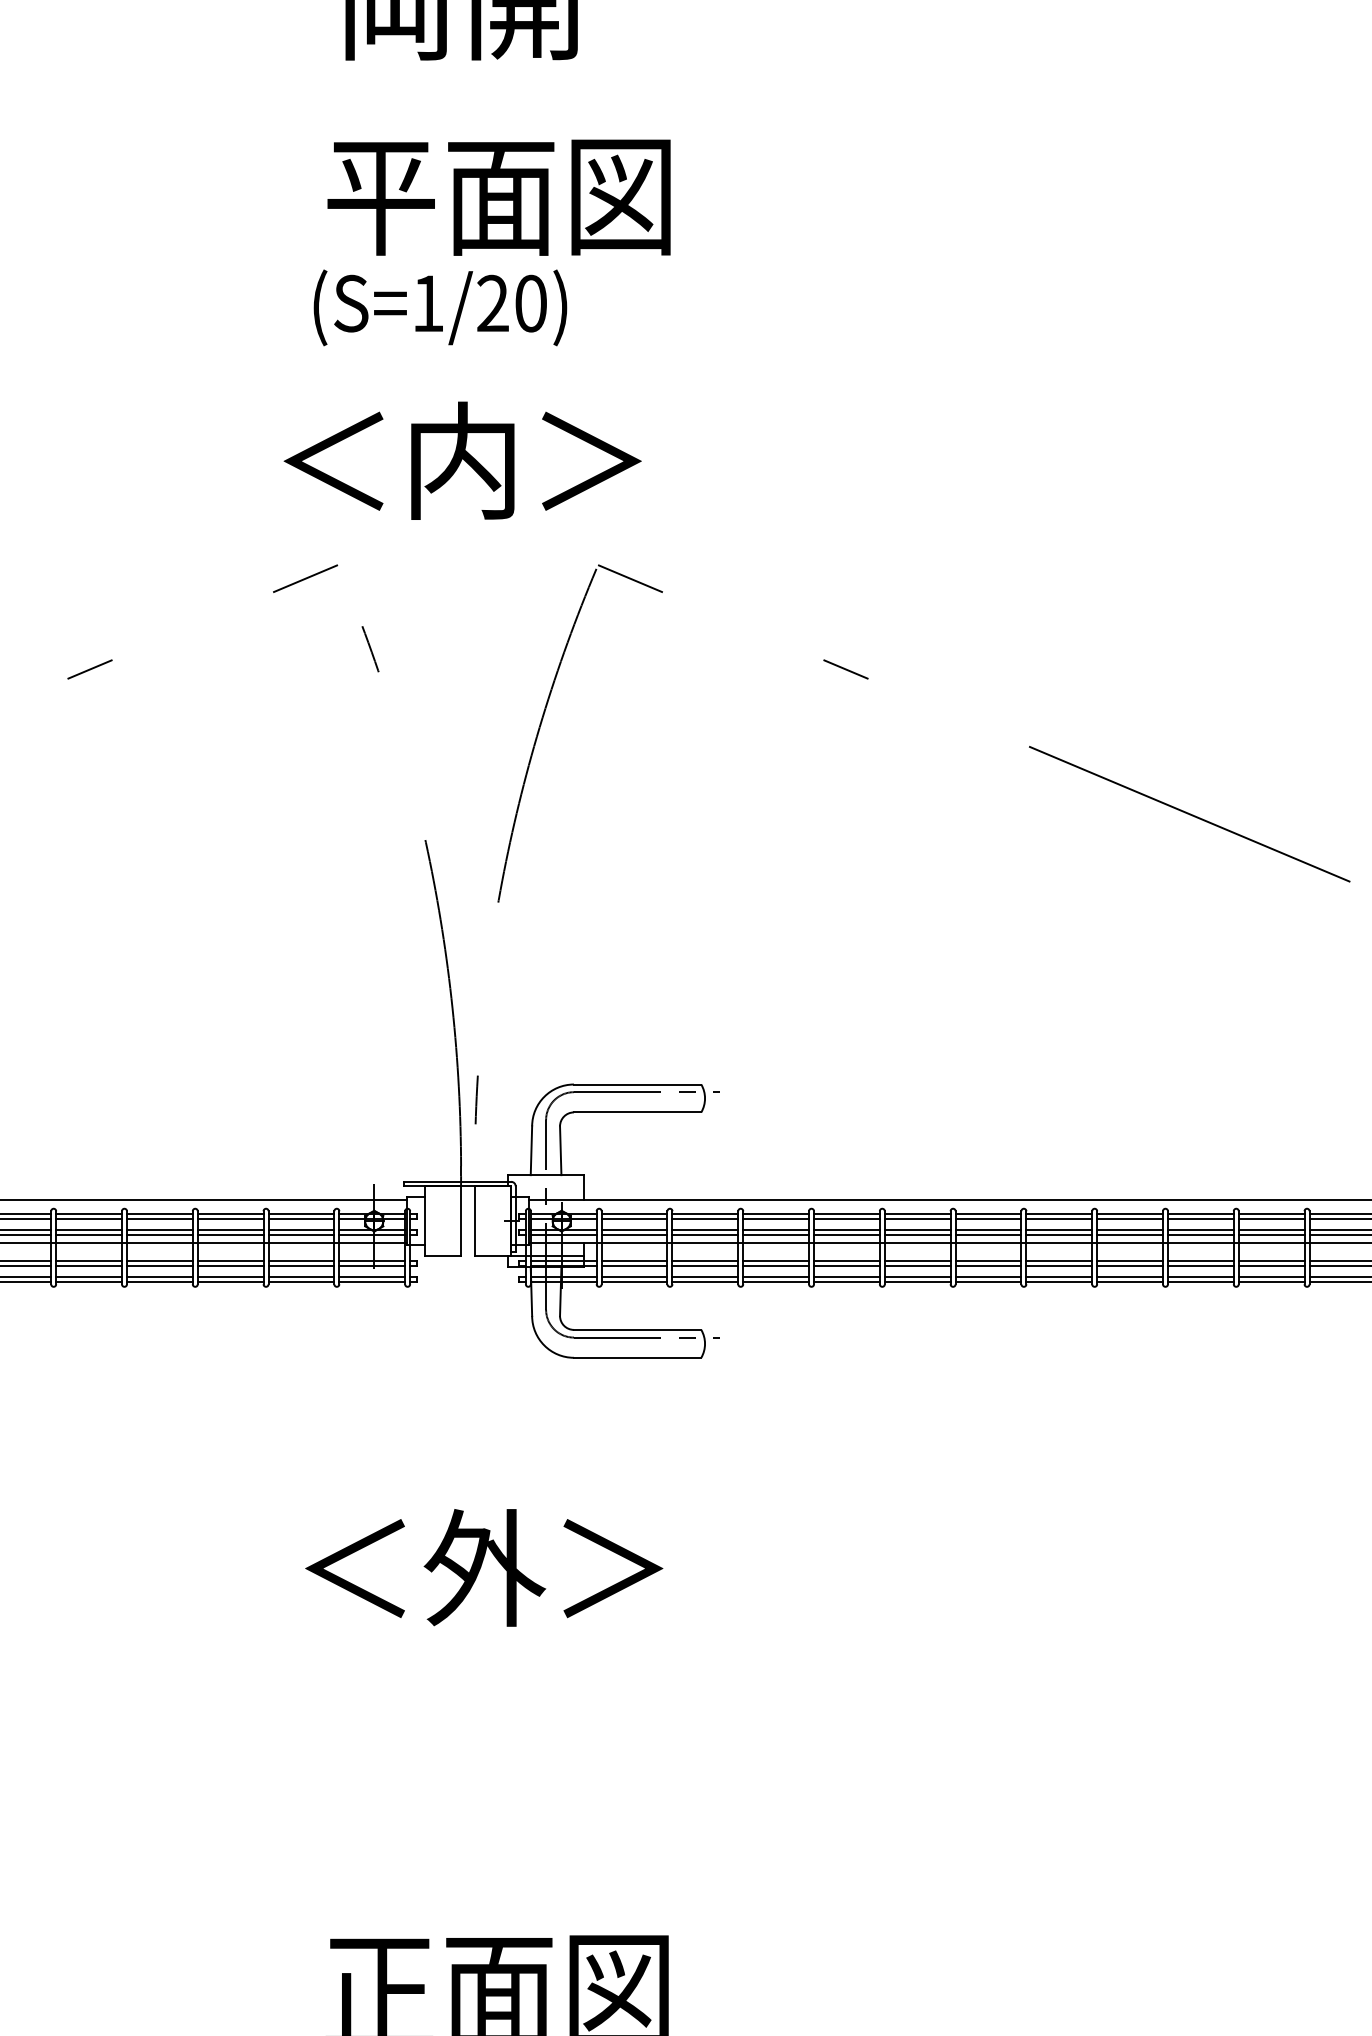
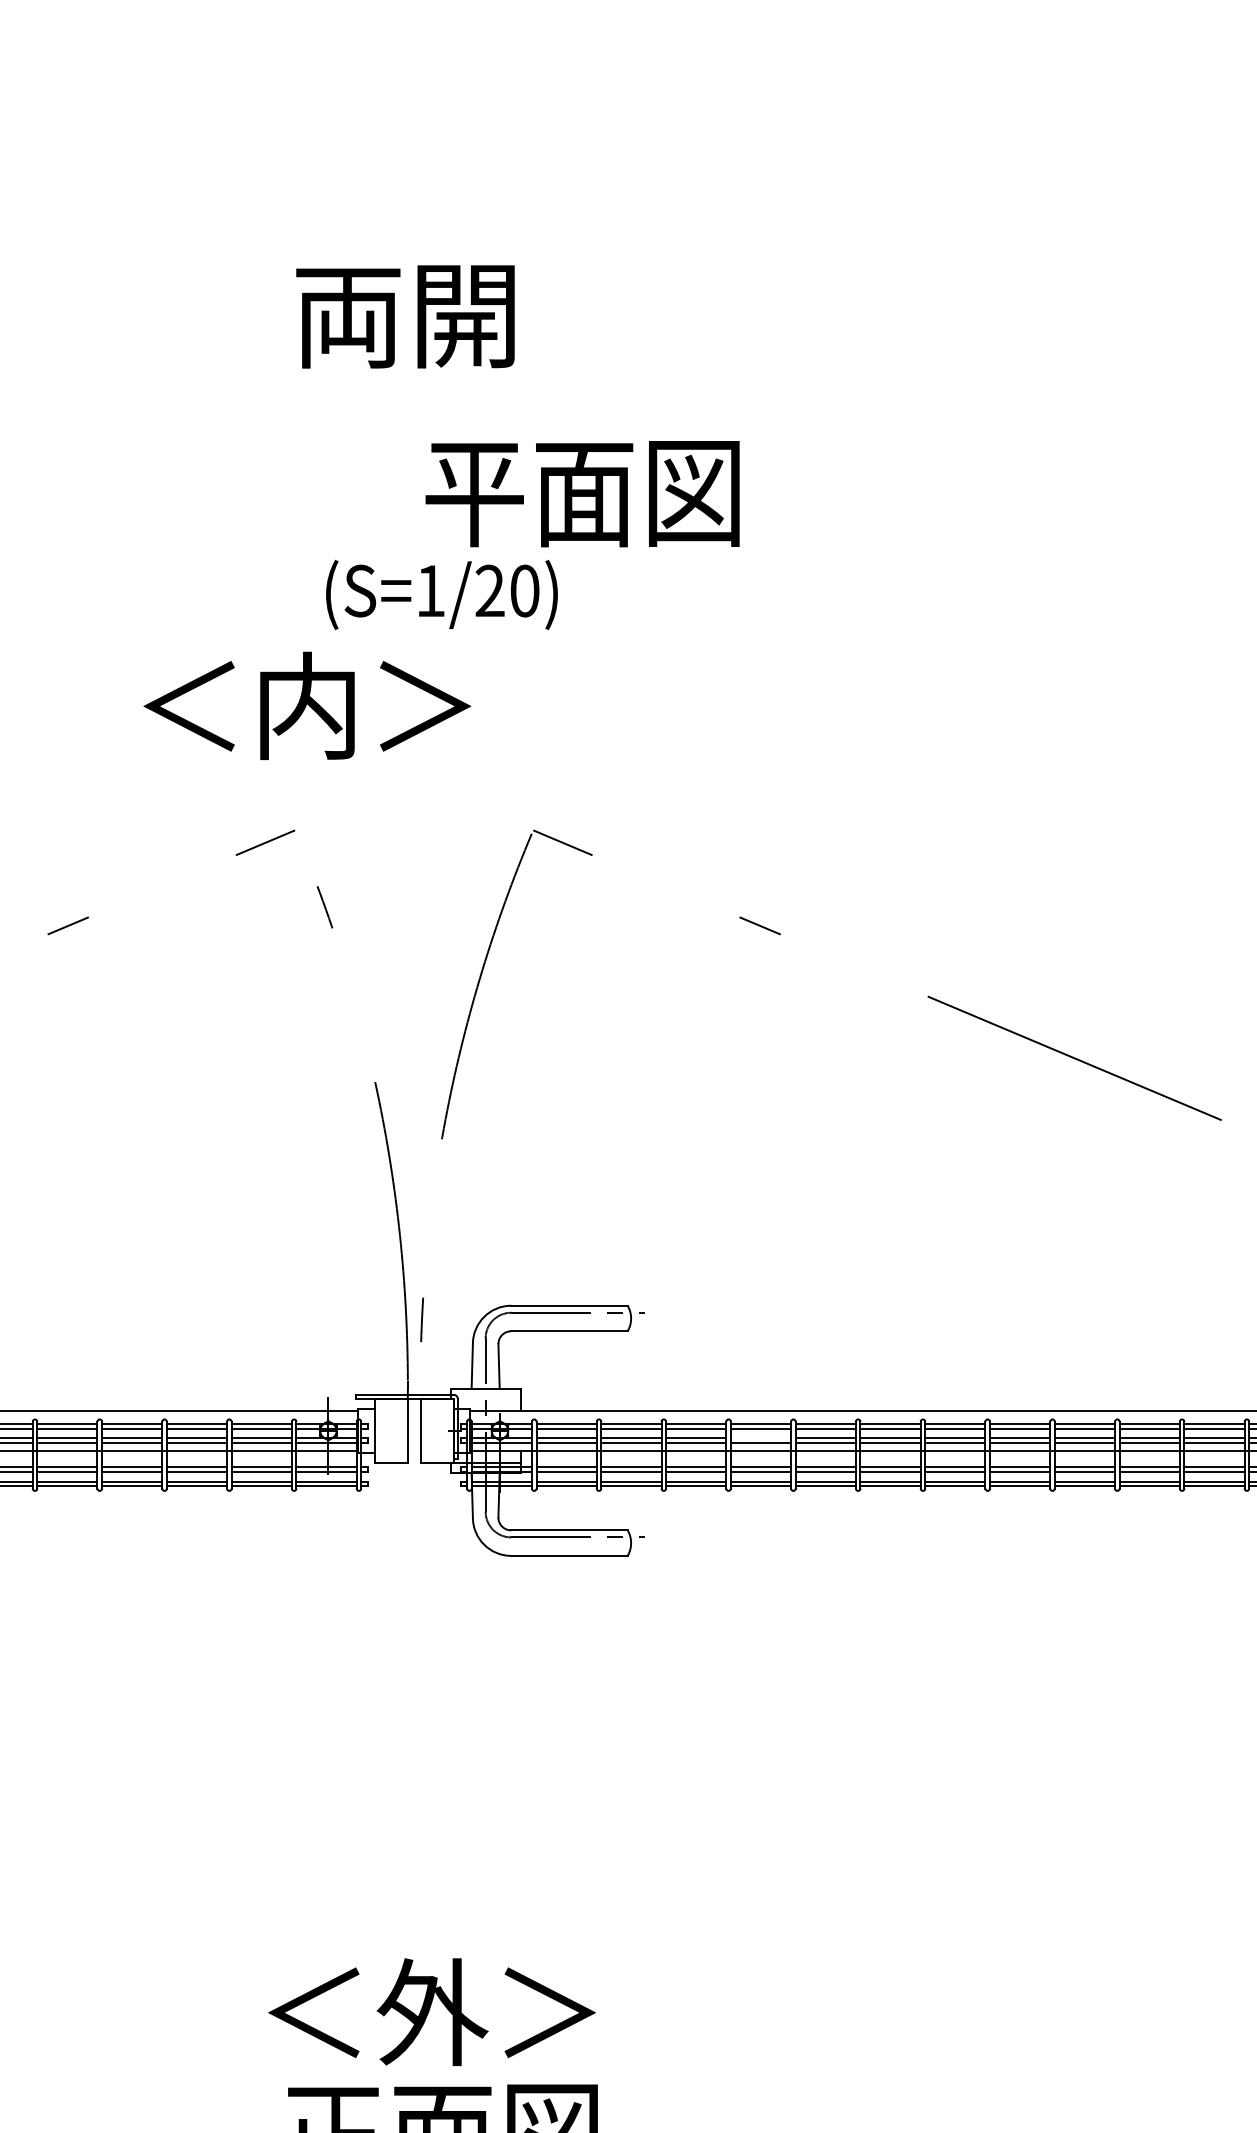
text: (498, 198) -> (582, 494), moved
text: (439, 307) -> (441, 594), moved
text: (462, 460) -> (307, 705), moved
line: (846, 1229) -> (760, 1438), removed
text: (483, 1567) -> (431, 2011), moved

